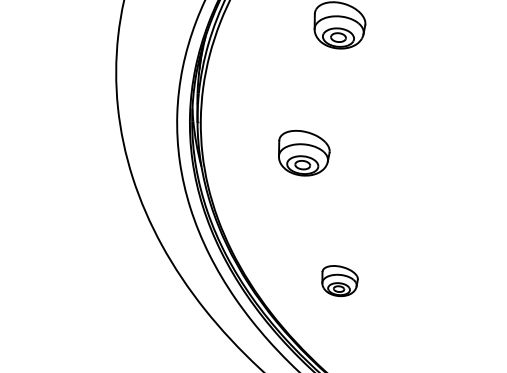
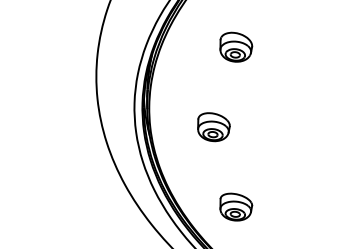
part: (340, 280) -> (236, 206), size x1.43

